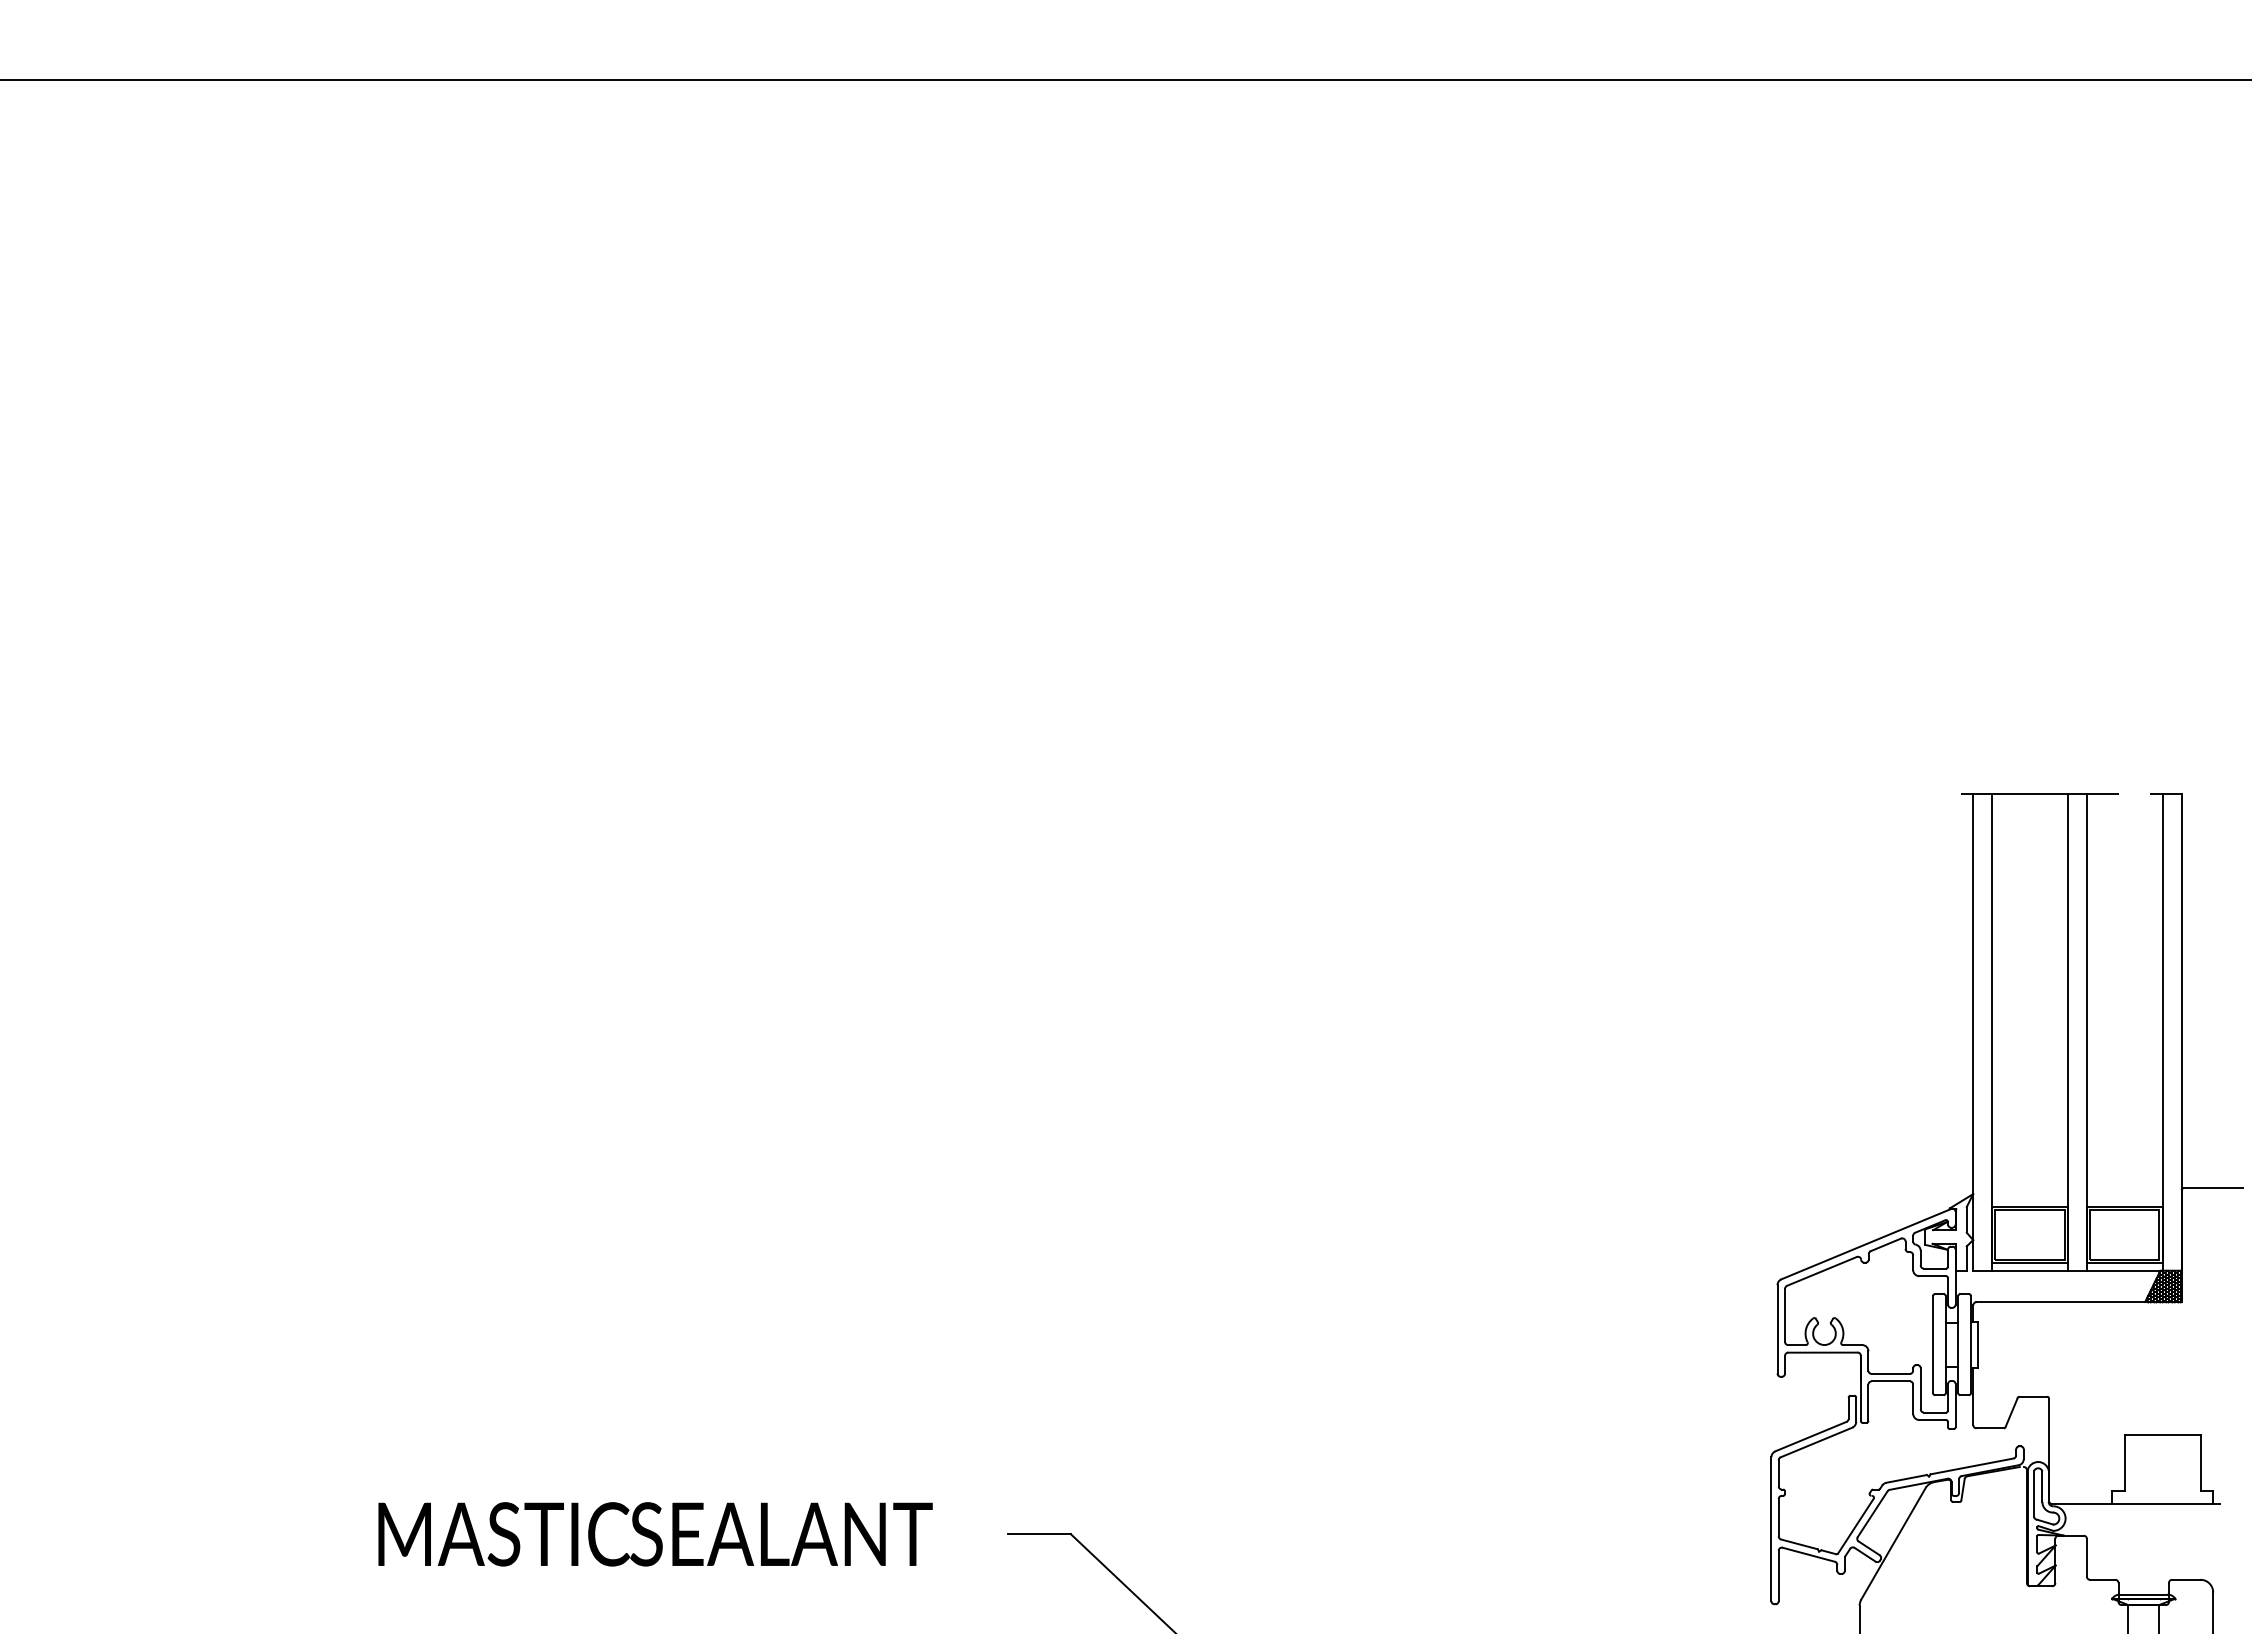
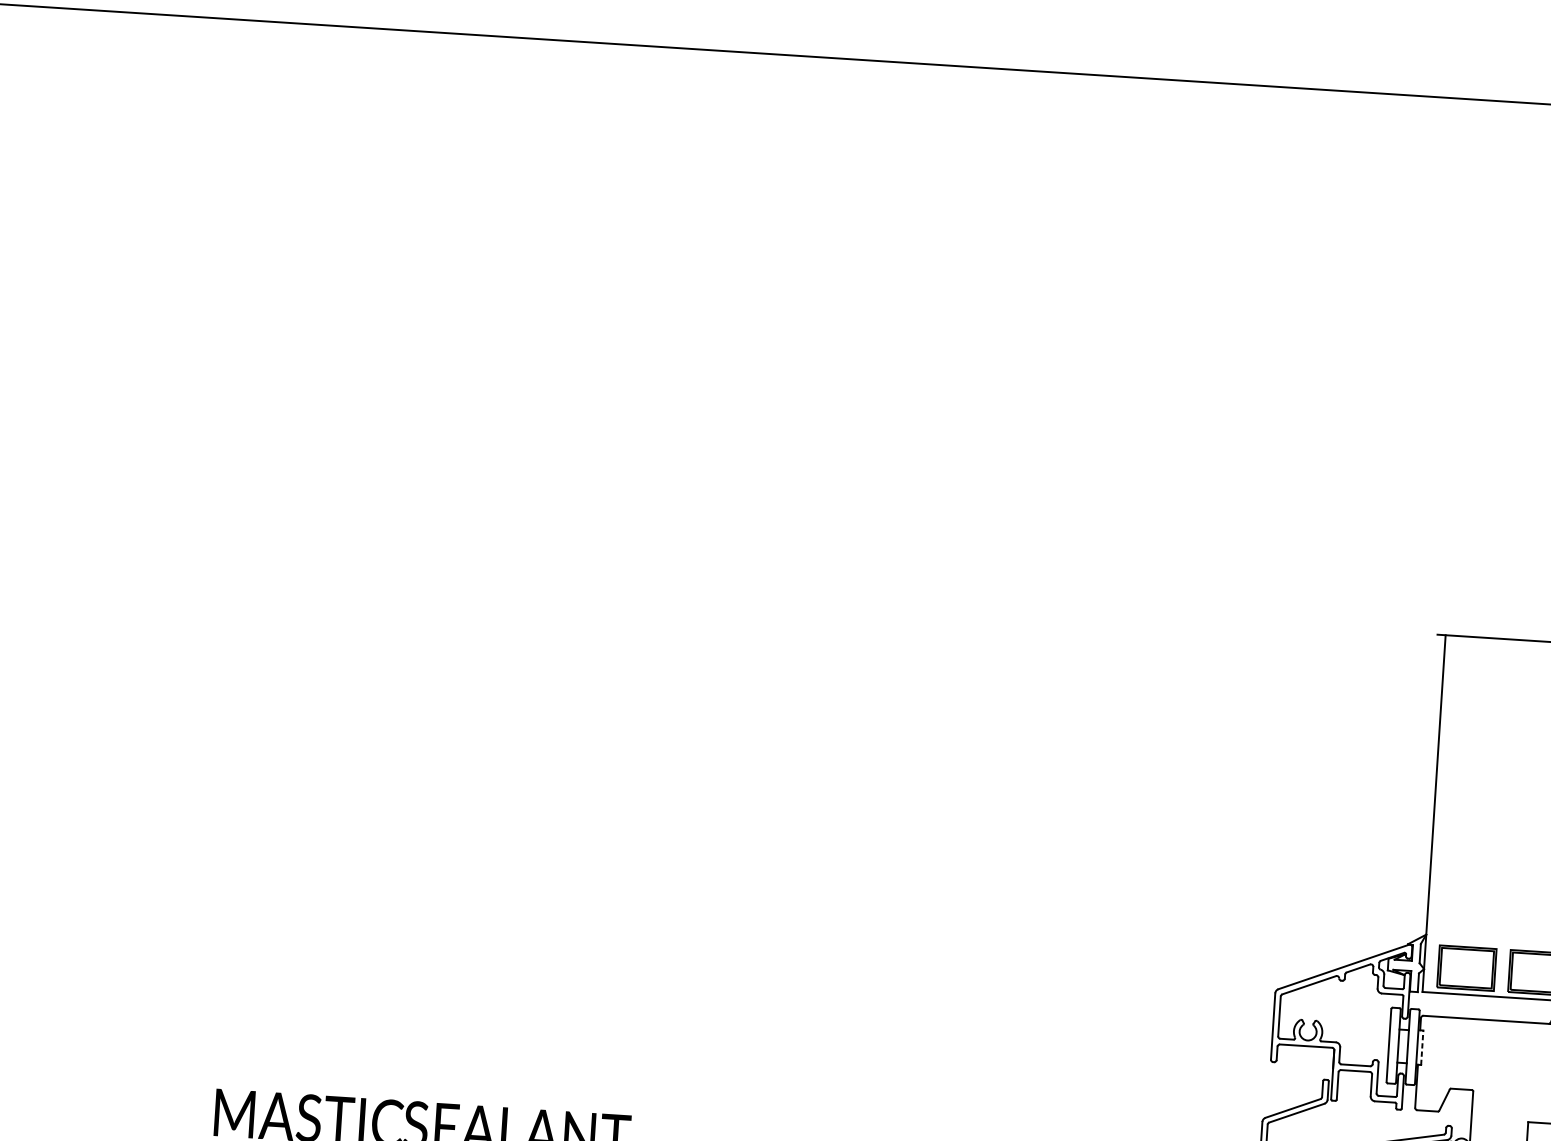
line: (1992, 1032) -> (1448, 814), removed
line: (2067, 1032) -> (1504, 818), removed
line: (2086, 1032) -> (1519, 819), removed
line: (1977, 1344) -> (1422, 1047), solid -> dashed

